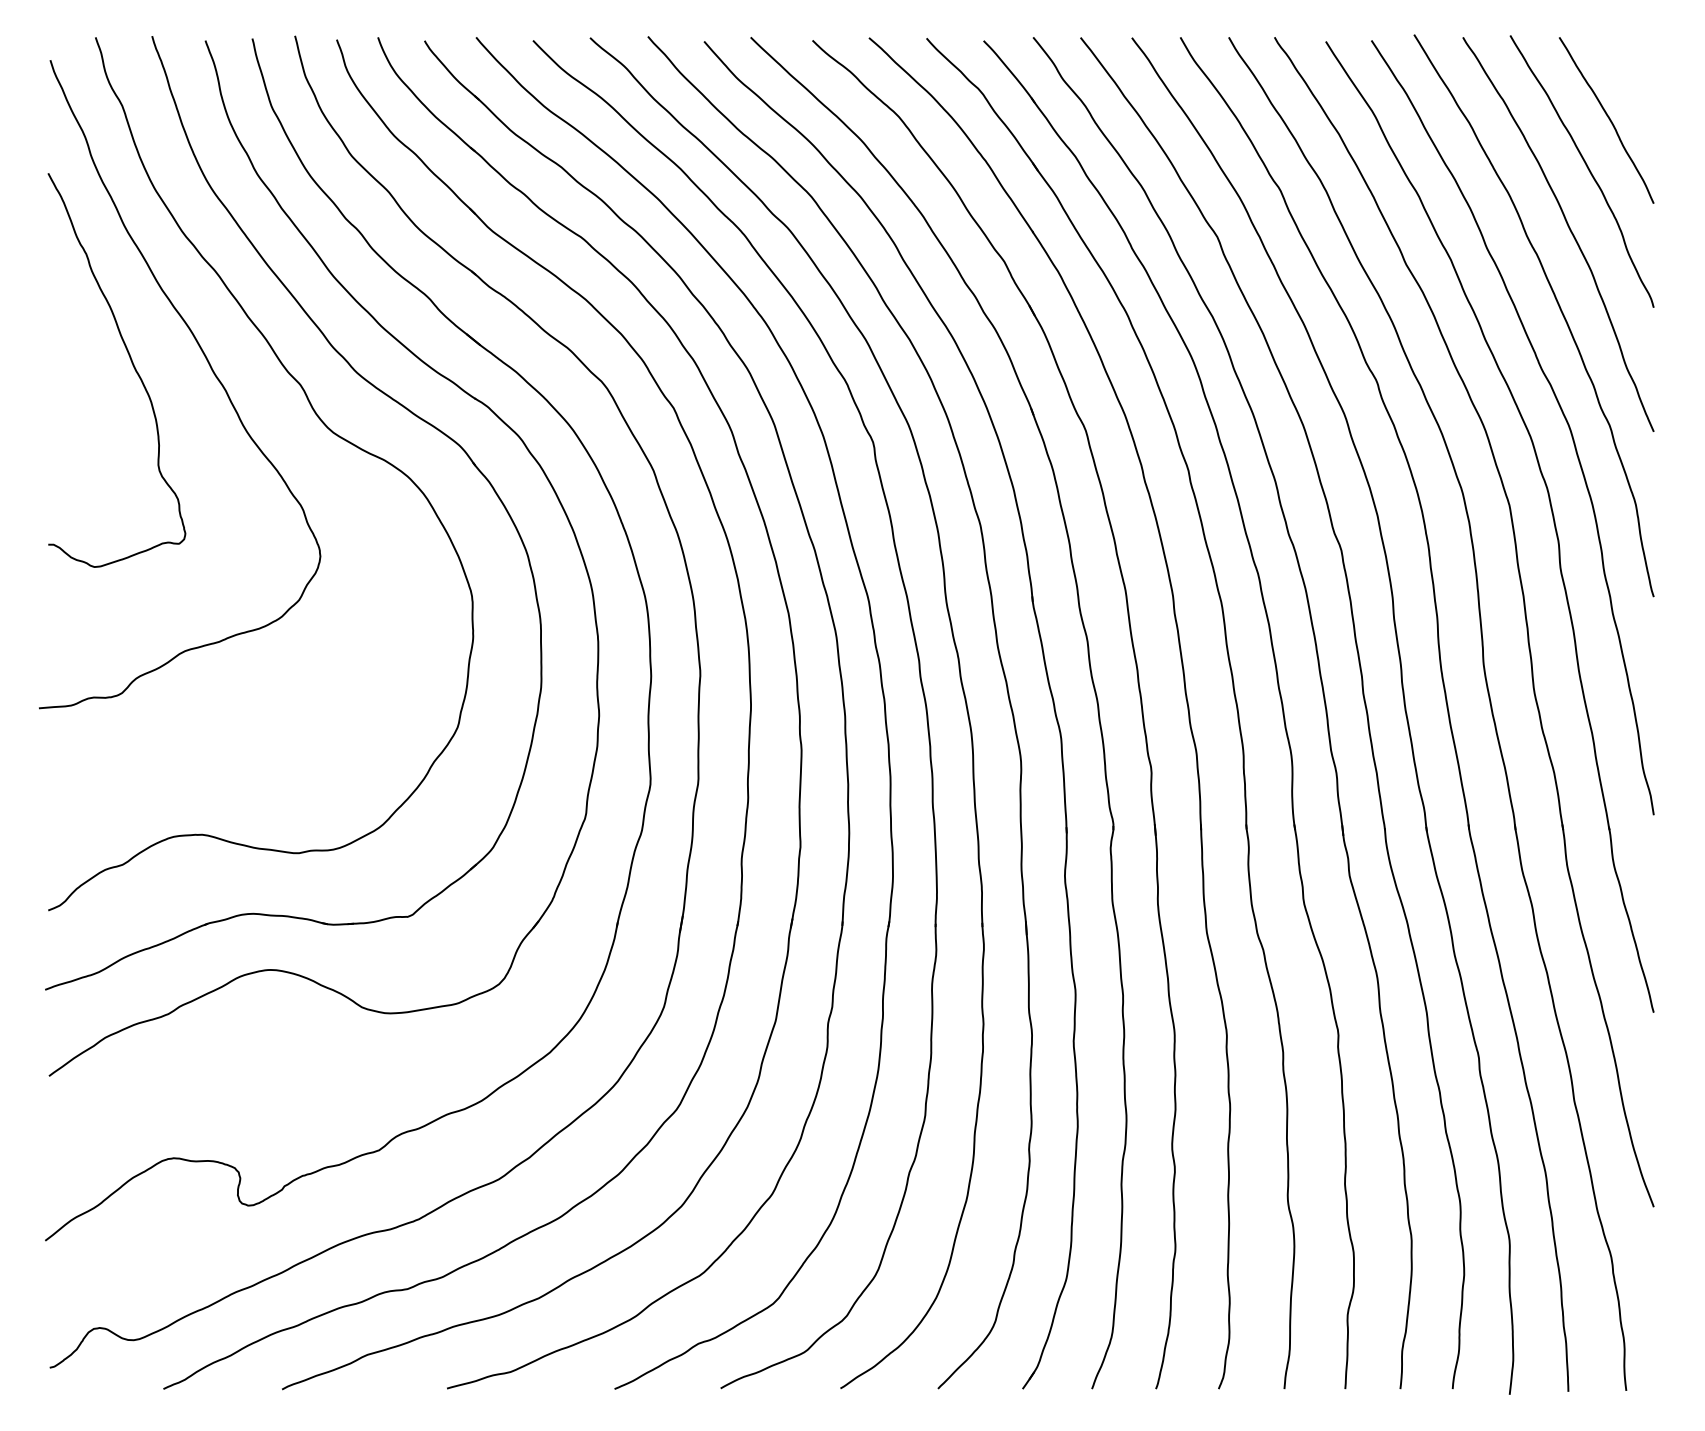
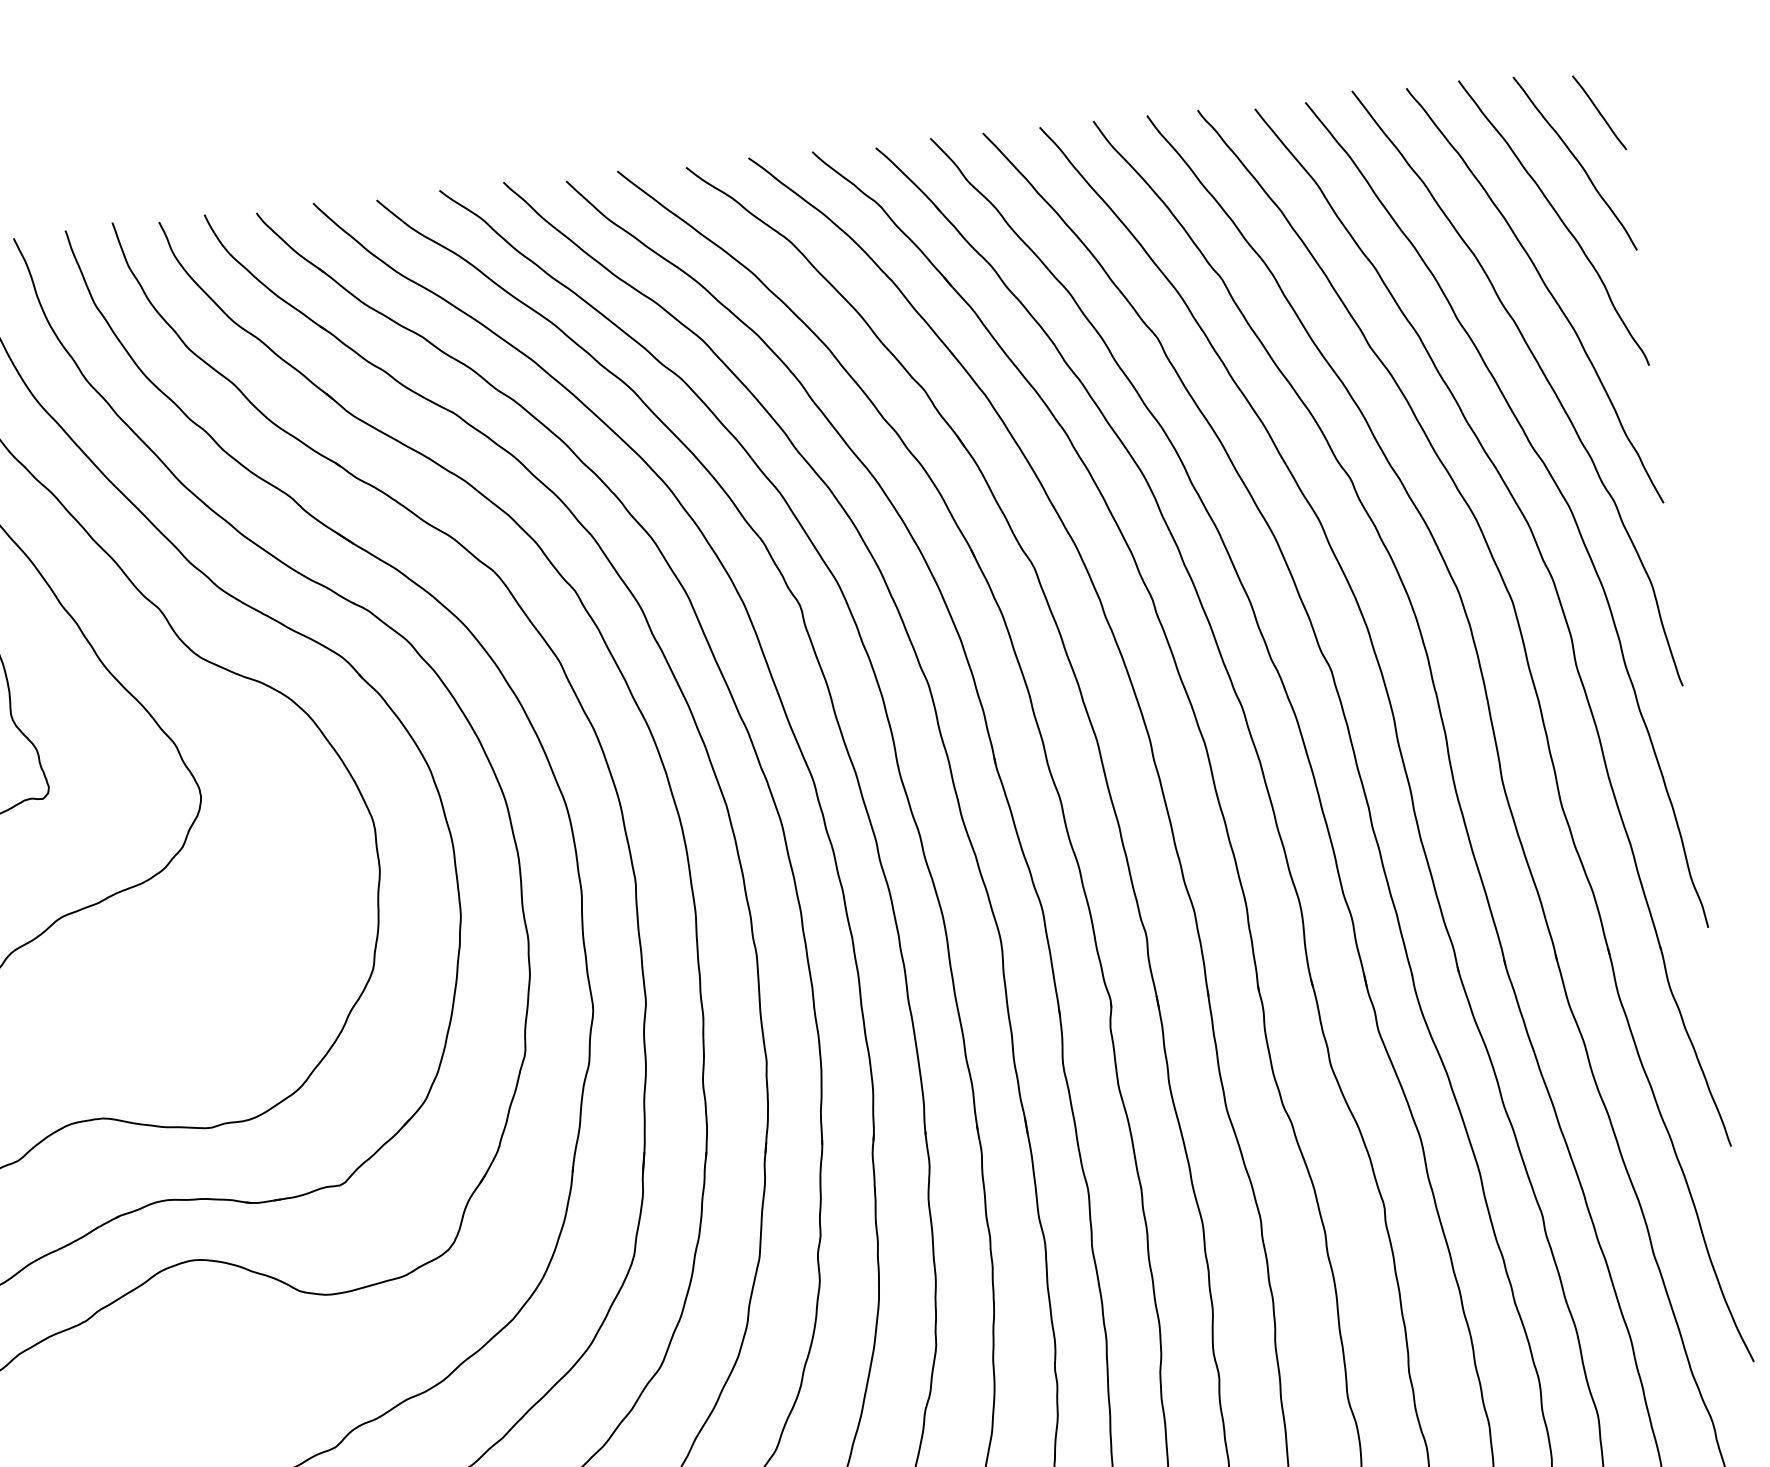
line: (1632, 77) -> (1598, 113), added

